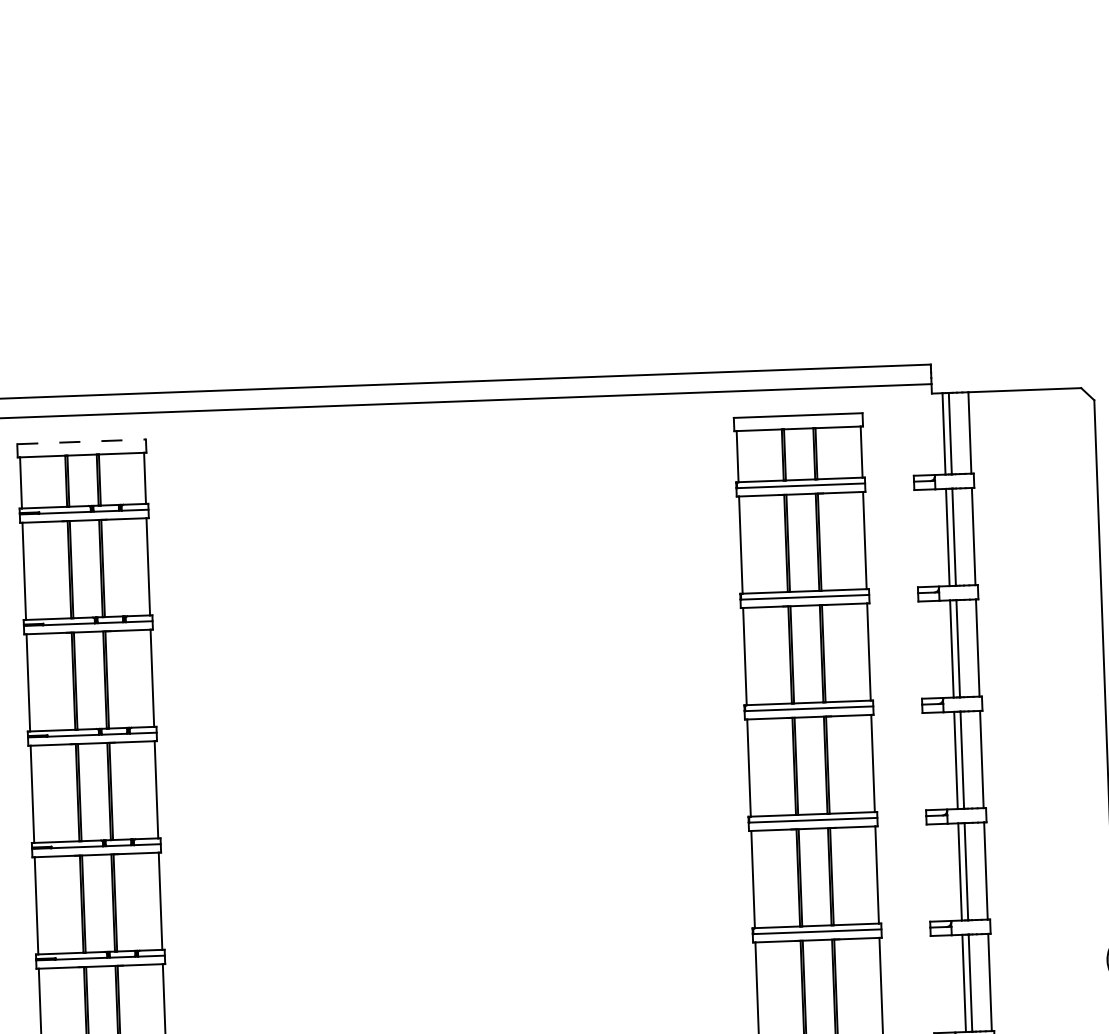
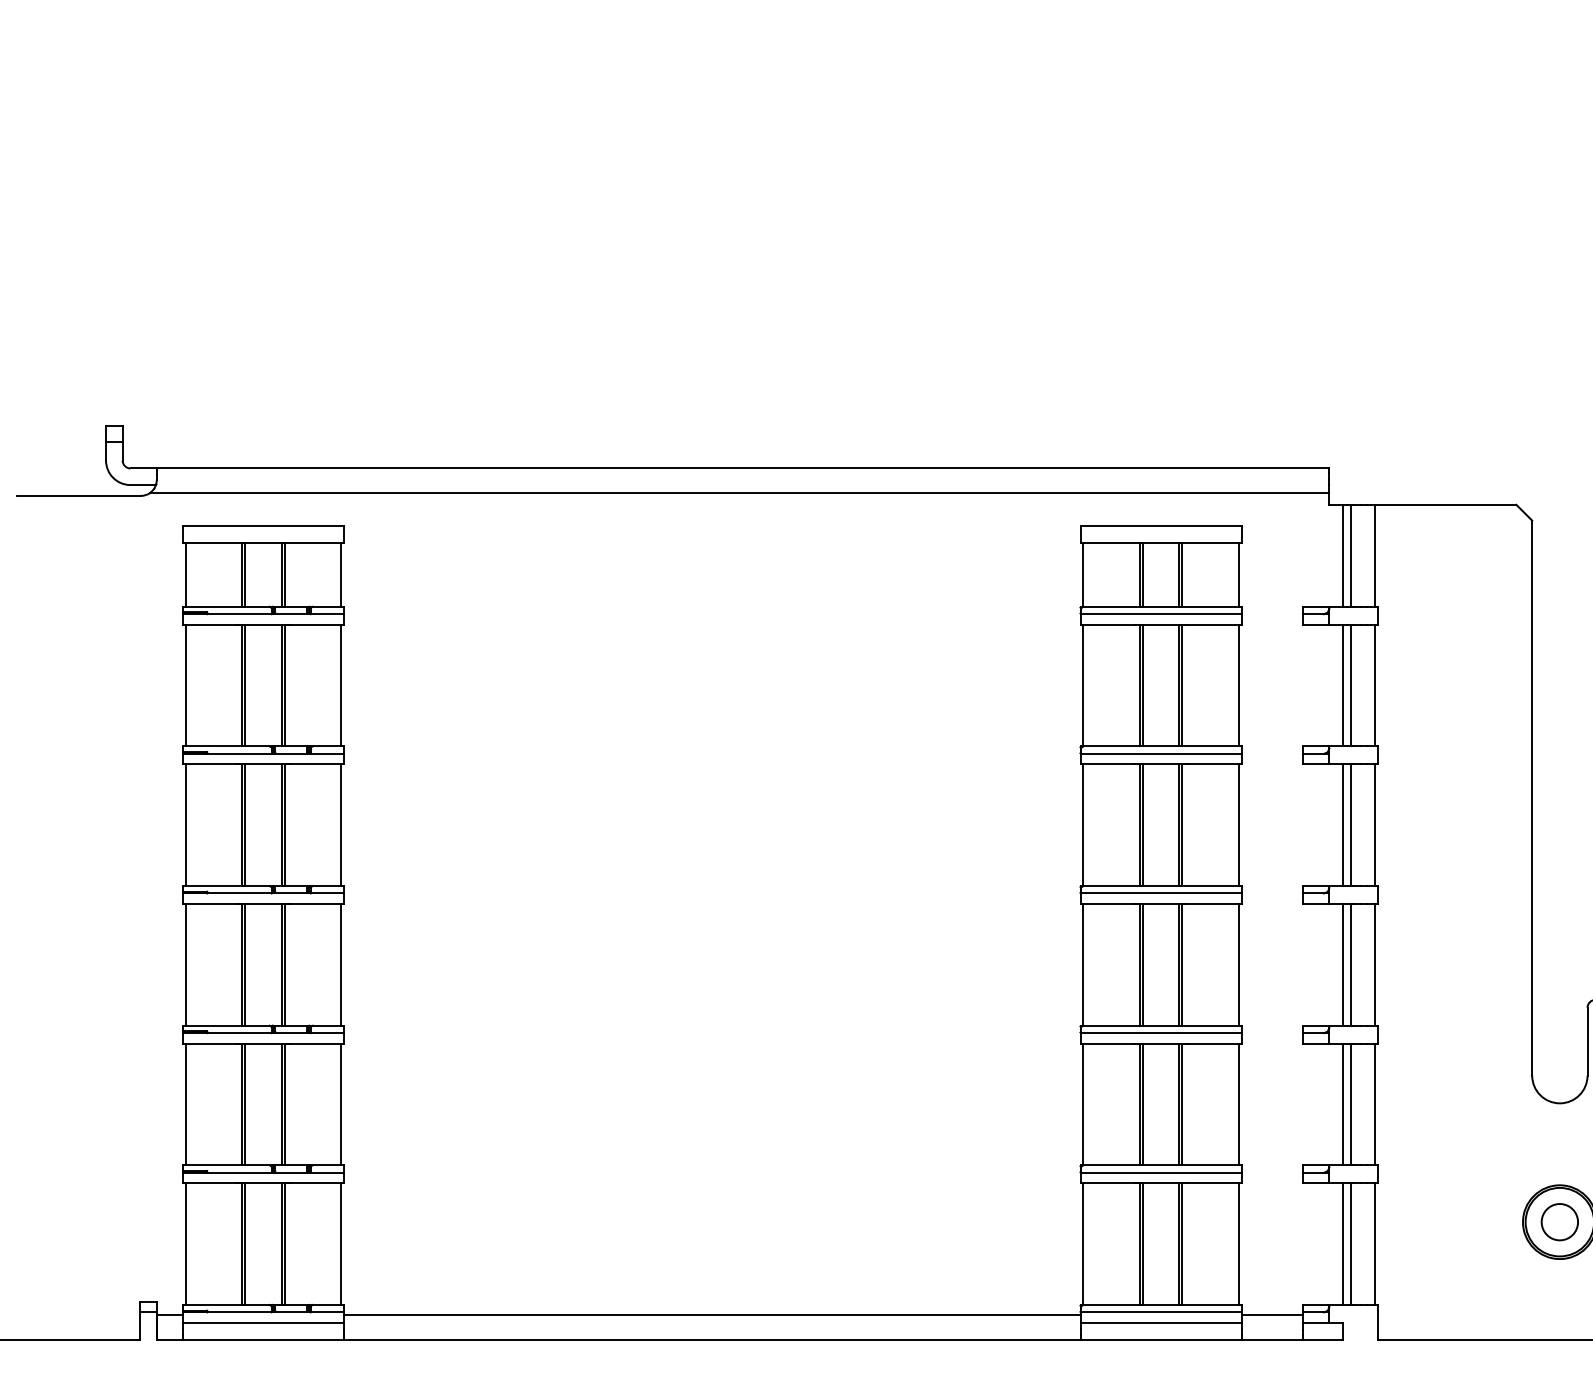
line: (81, 442) -> (263, 526), dashed -> solid

